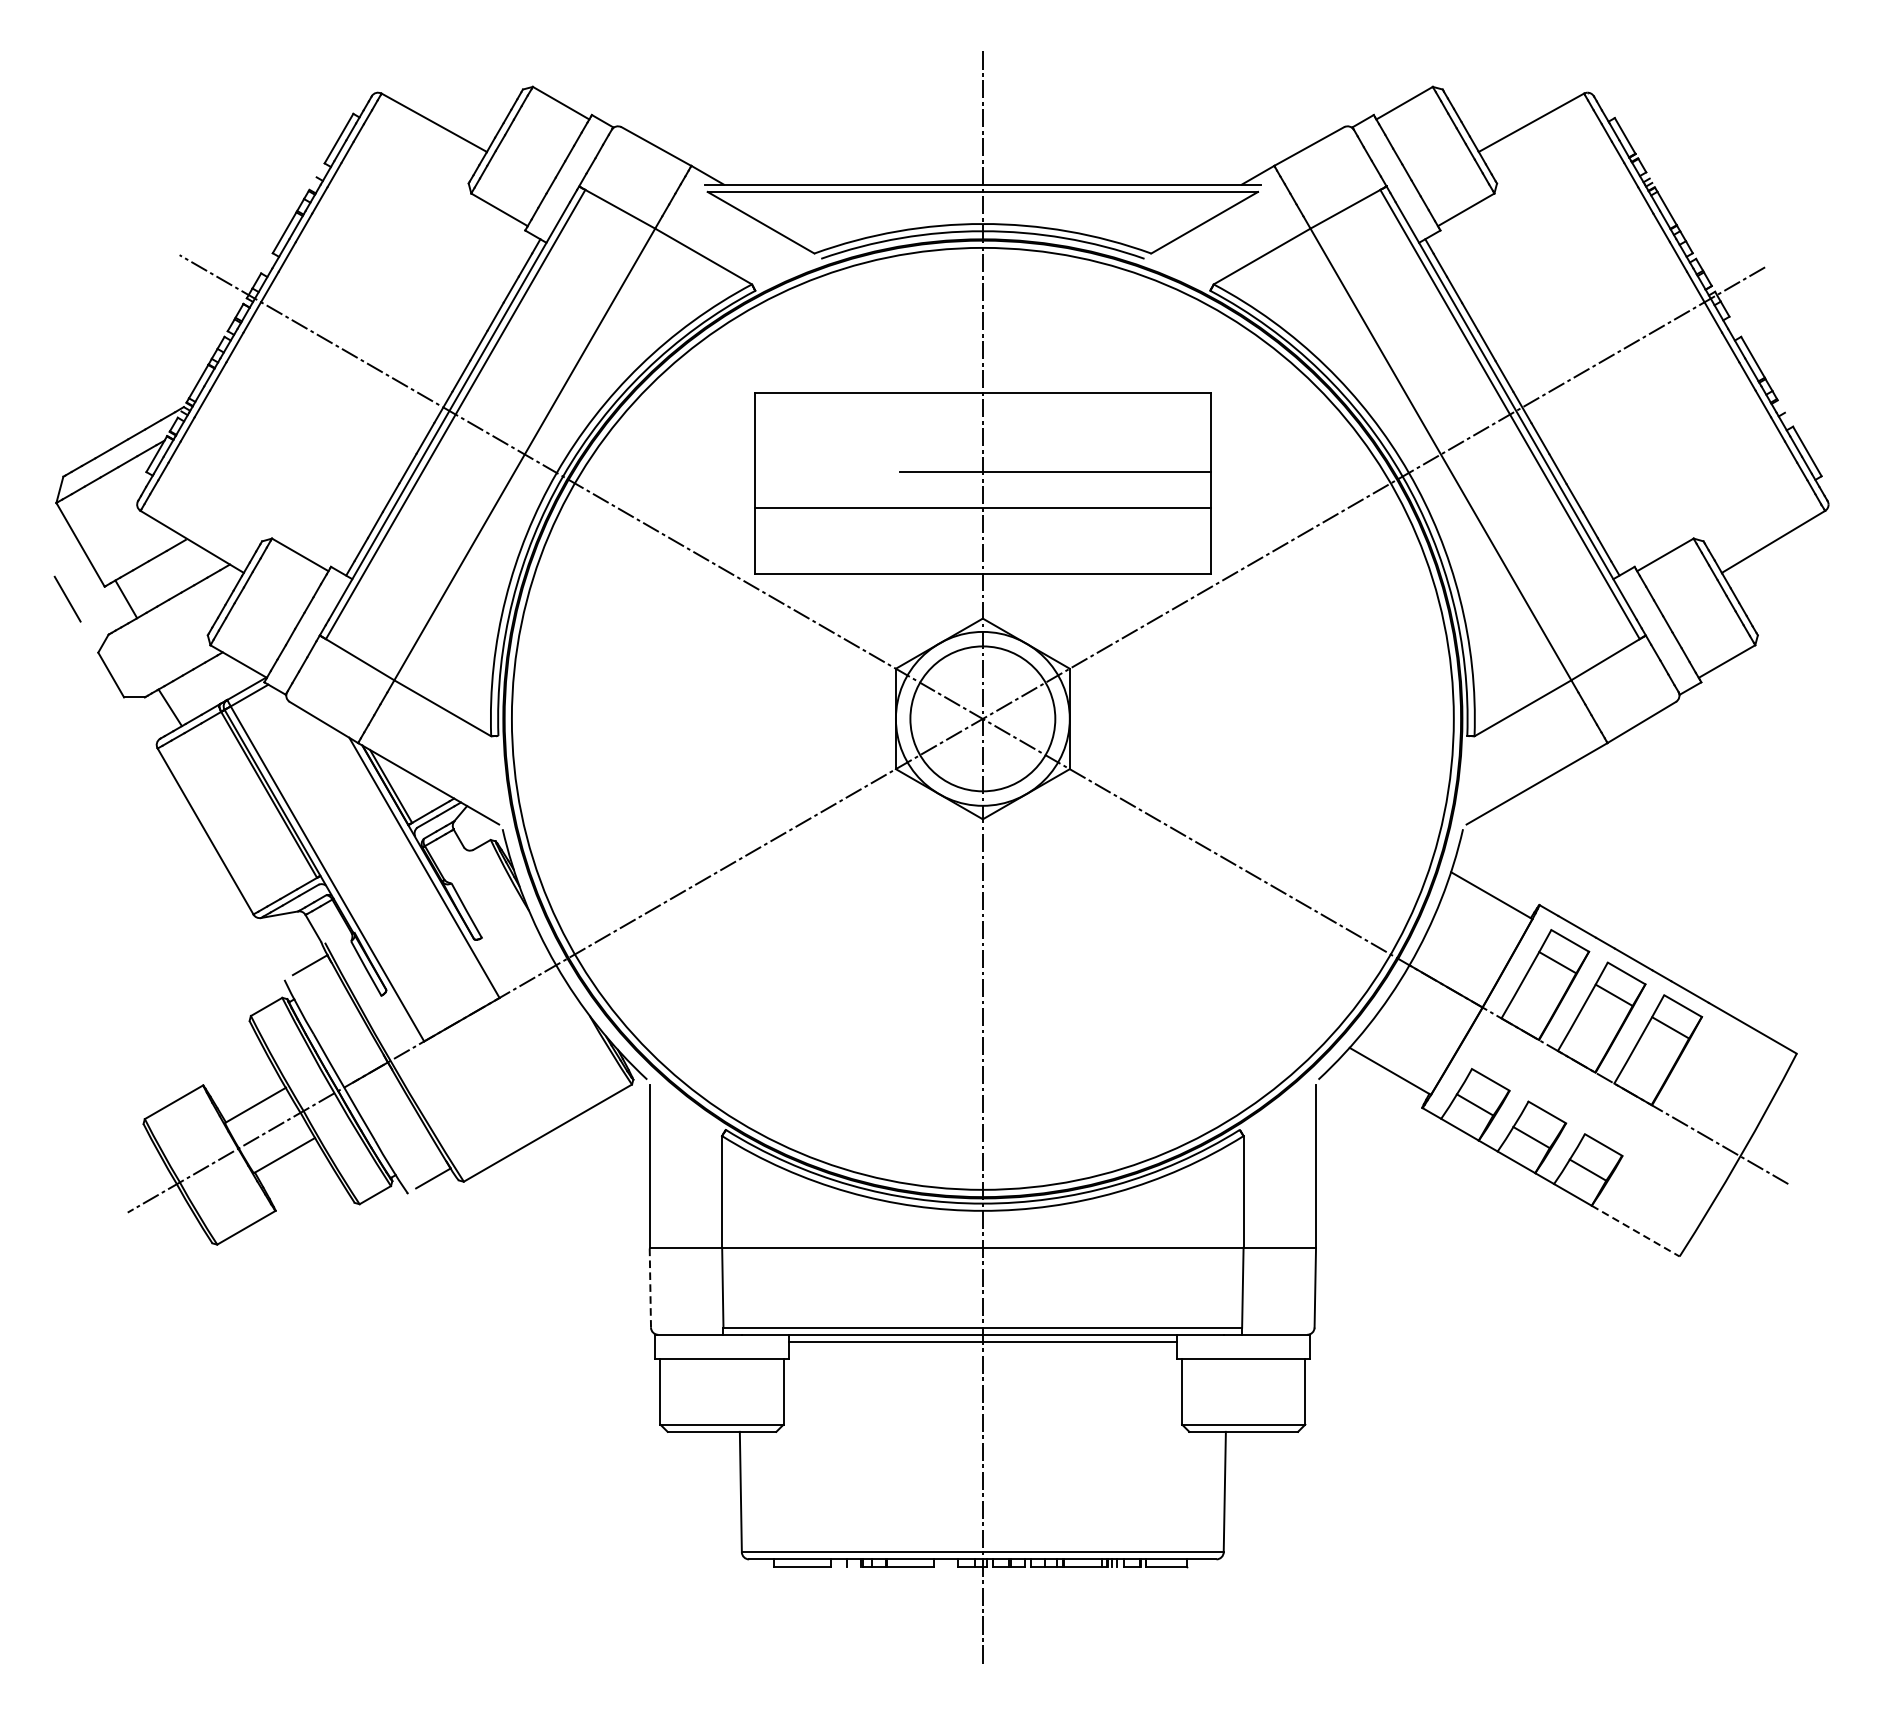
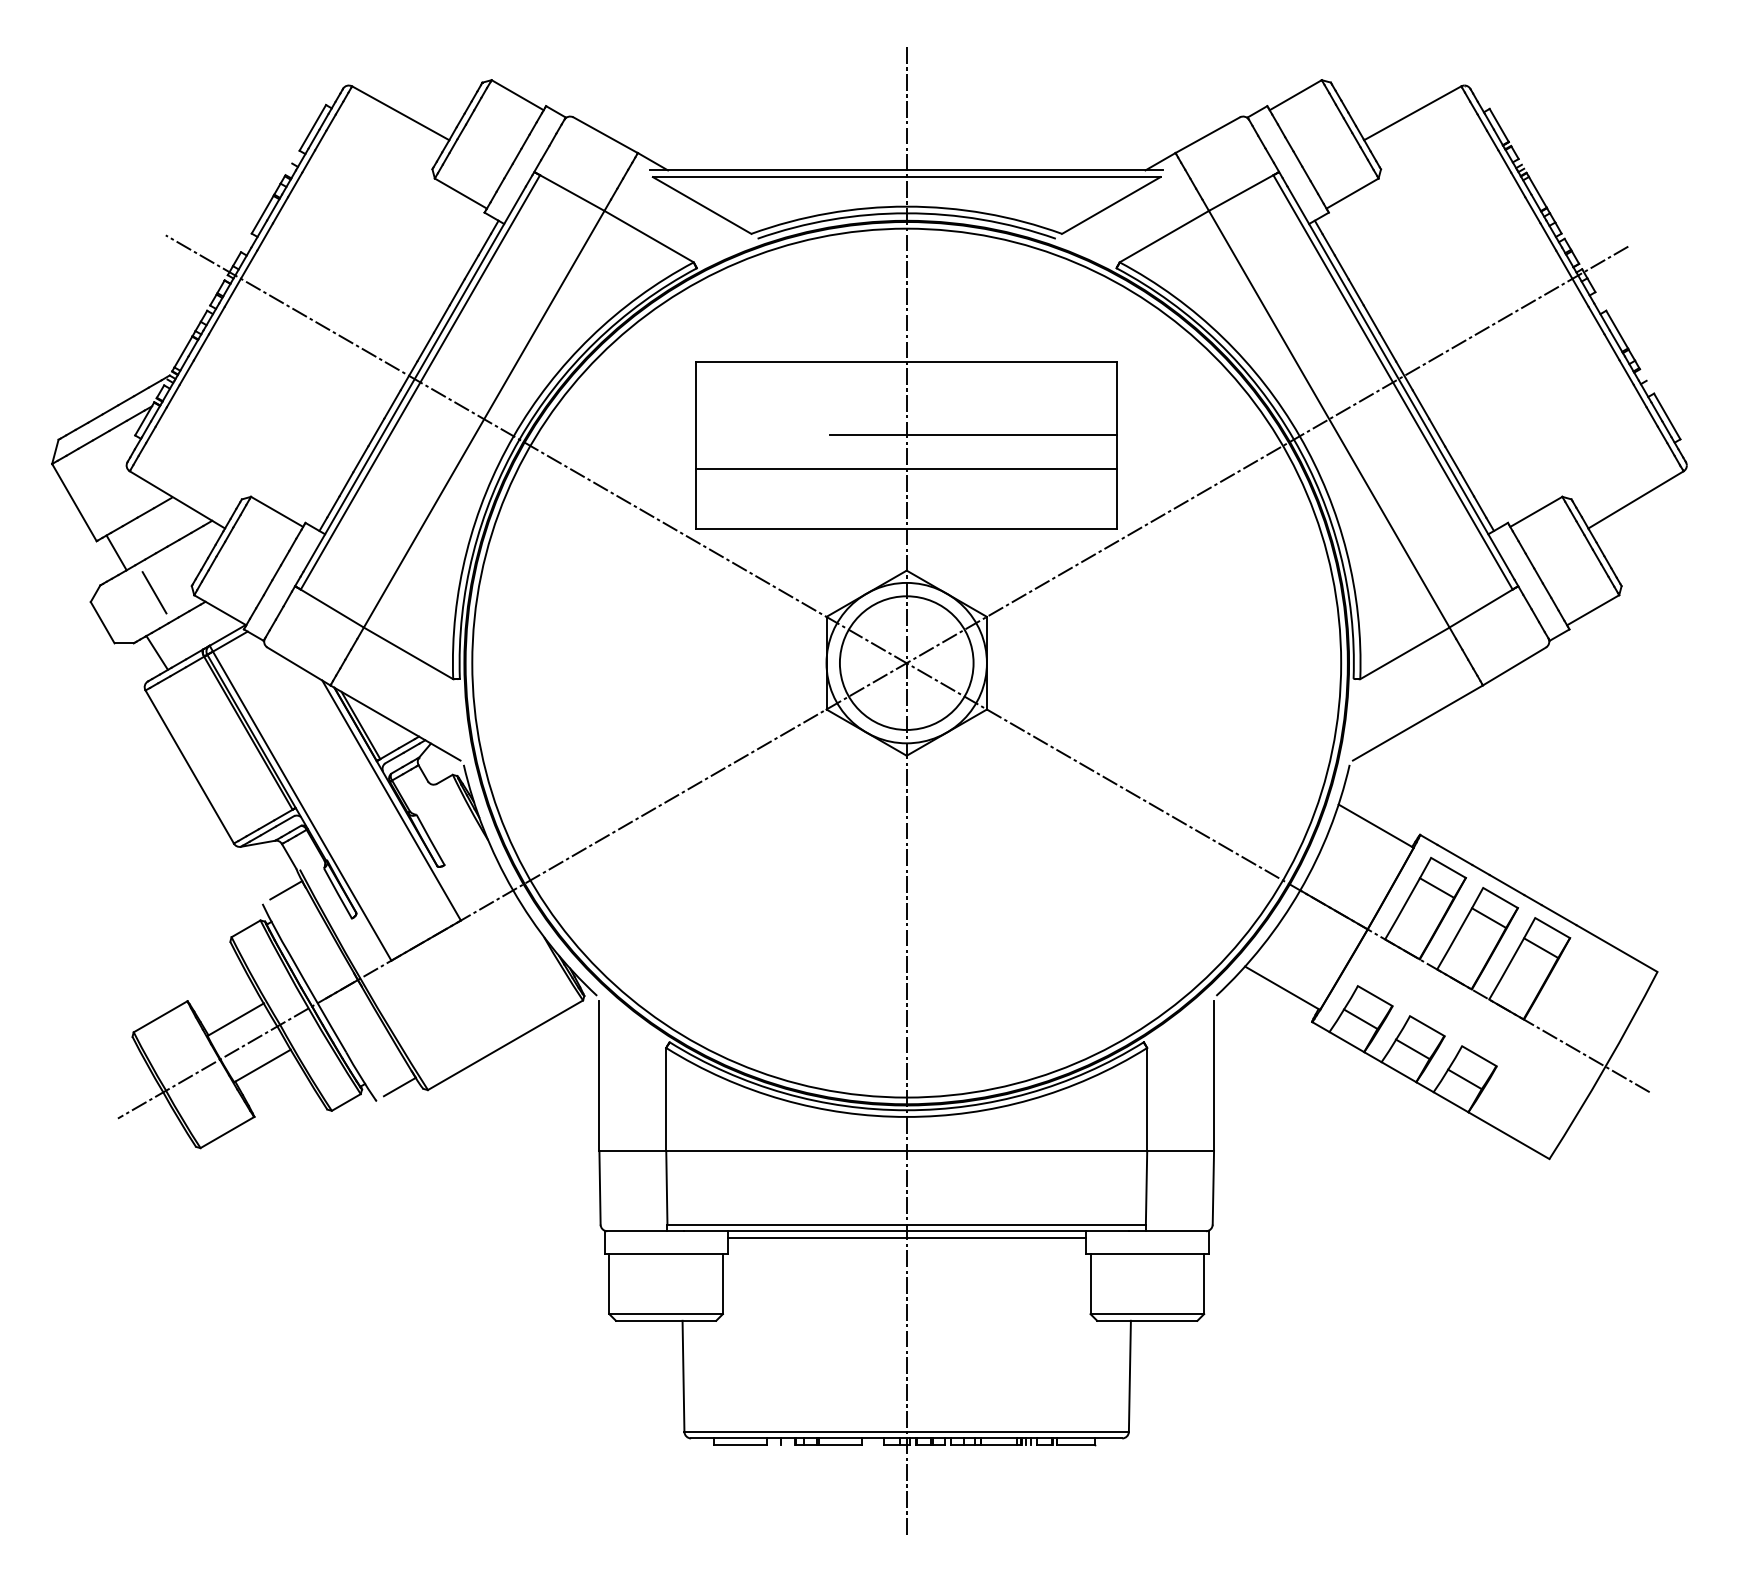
line: (67, 598) -> (154, 592), moved
line: (1635, 1230) -> (1508, 1135), dashed -> solid
line: (650, 1287) -> (600, 1187), dashed -> solid

